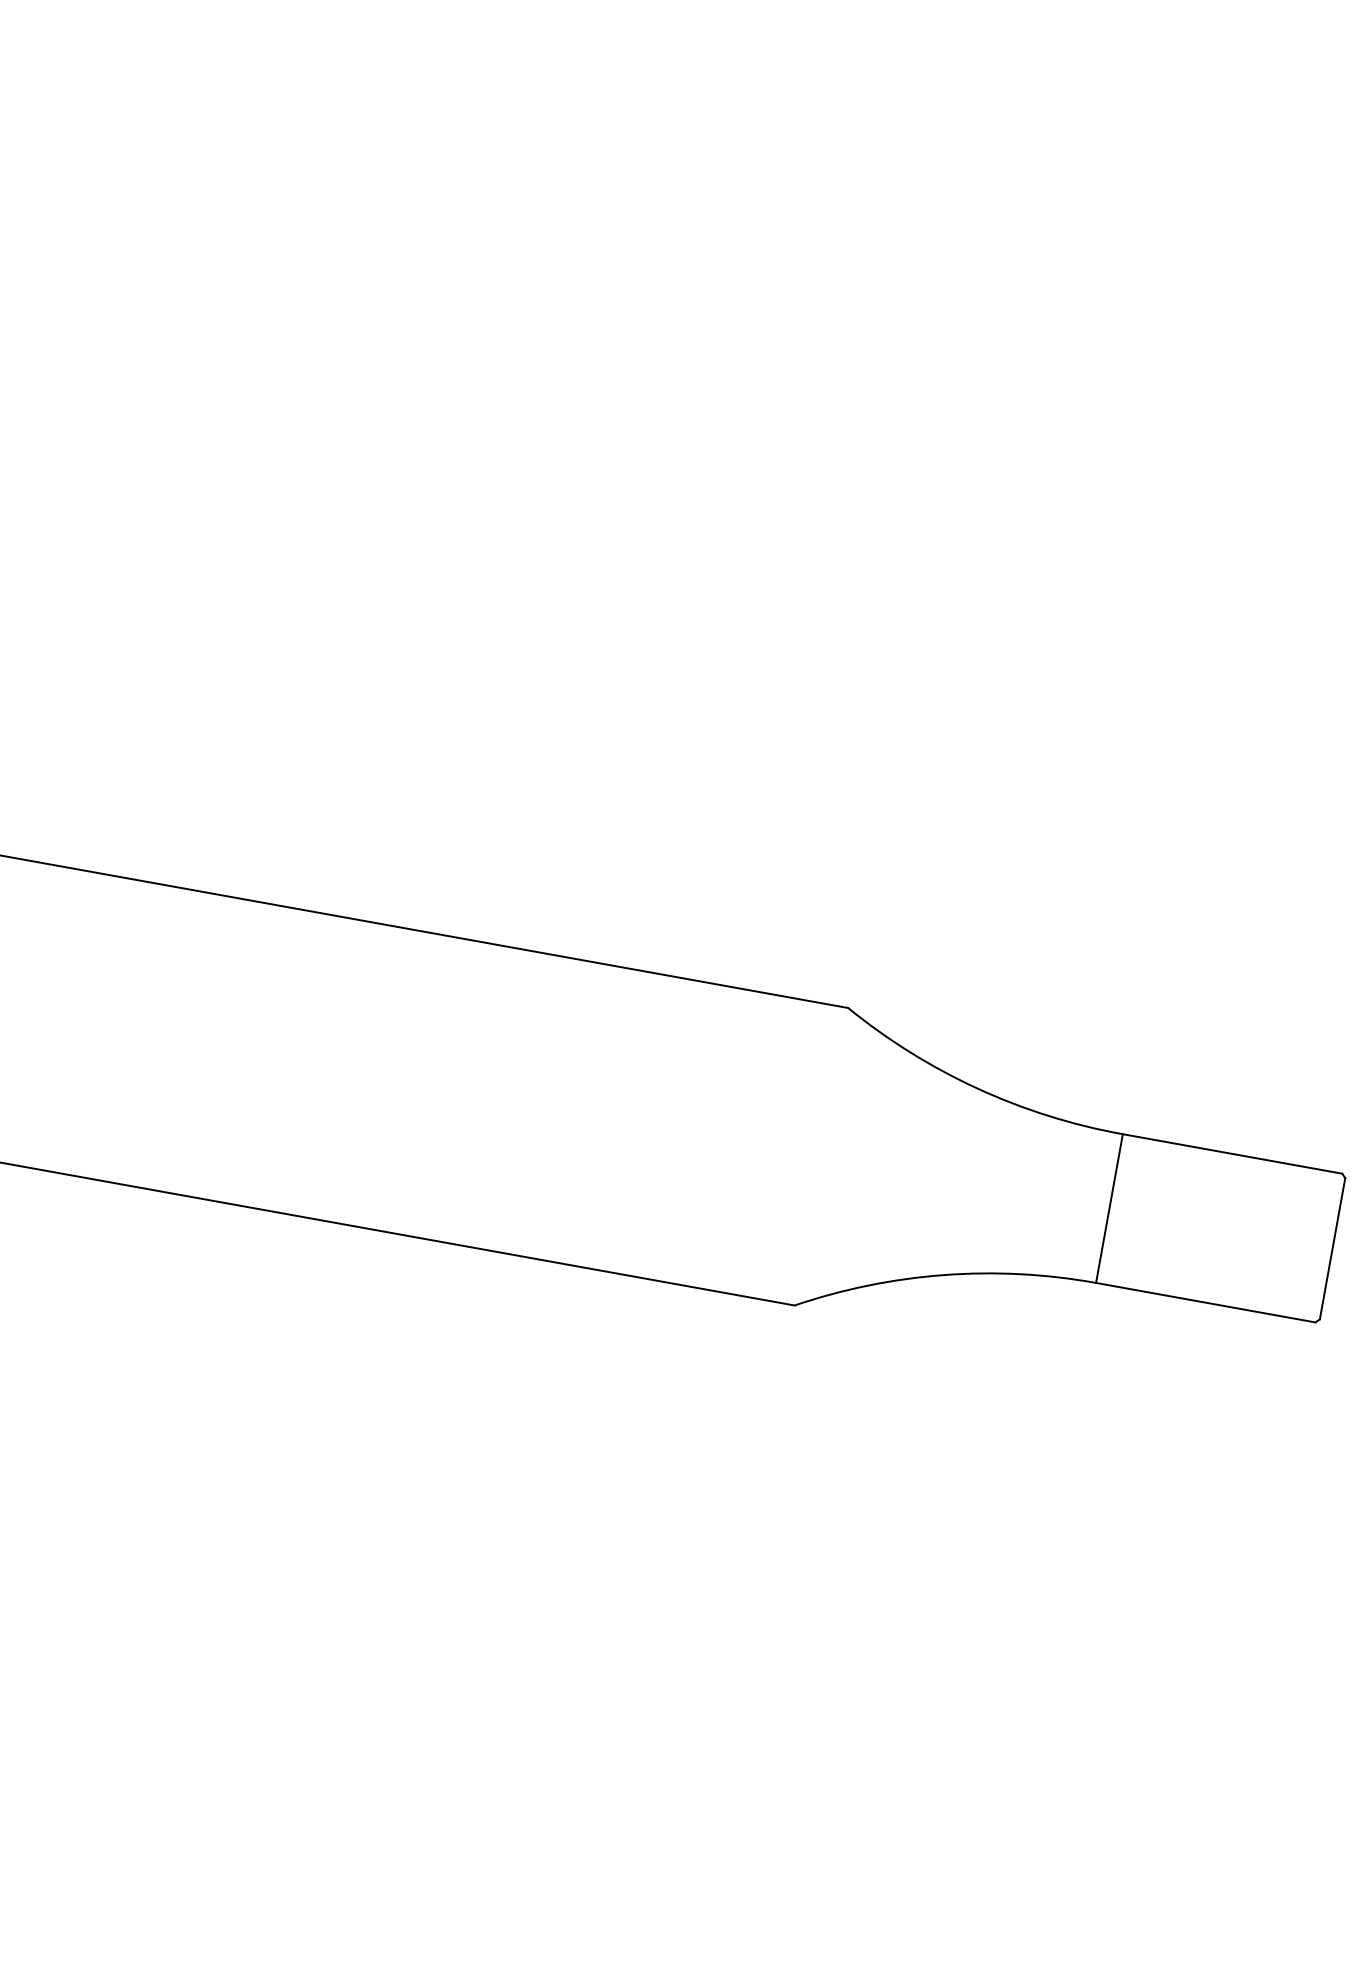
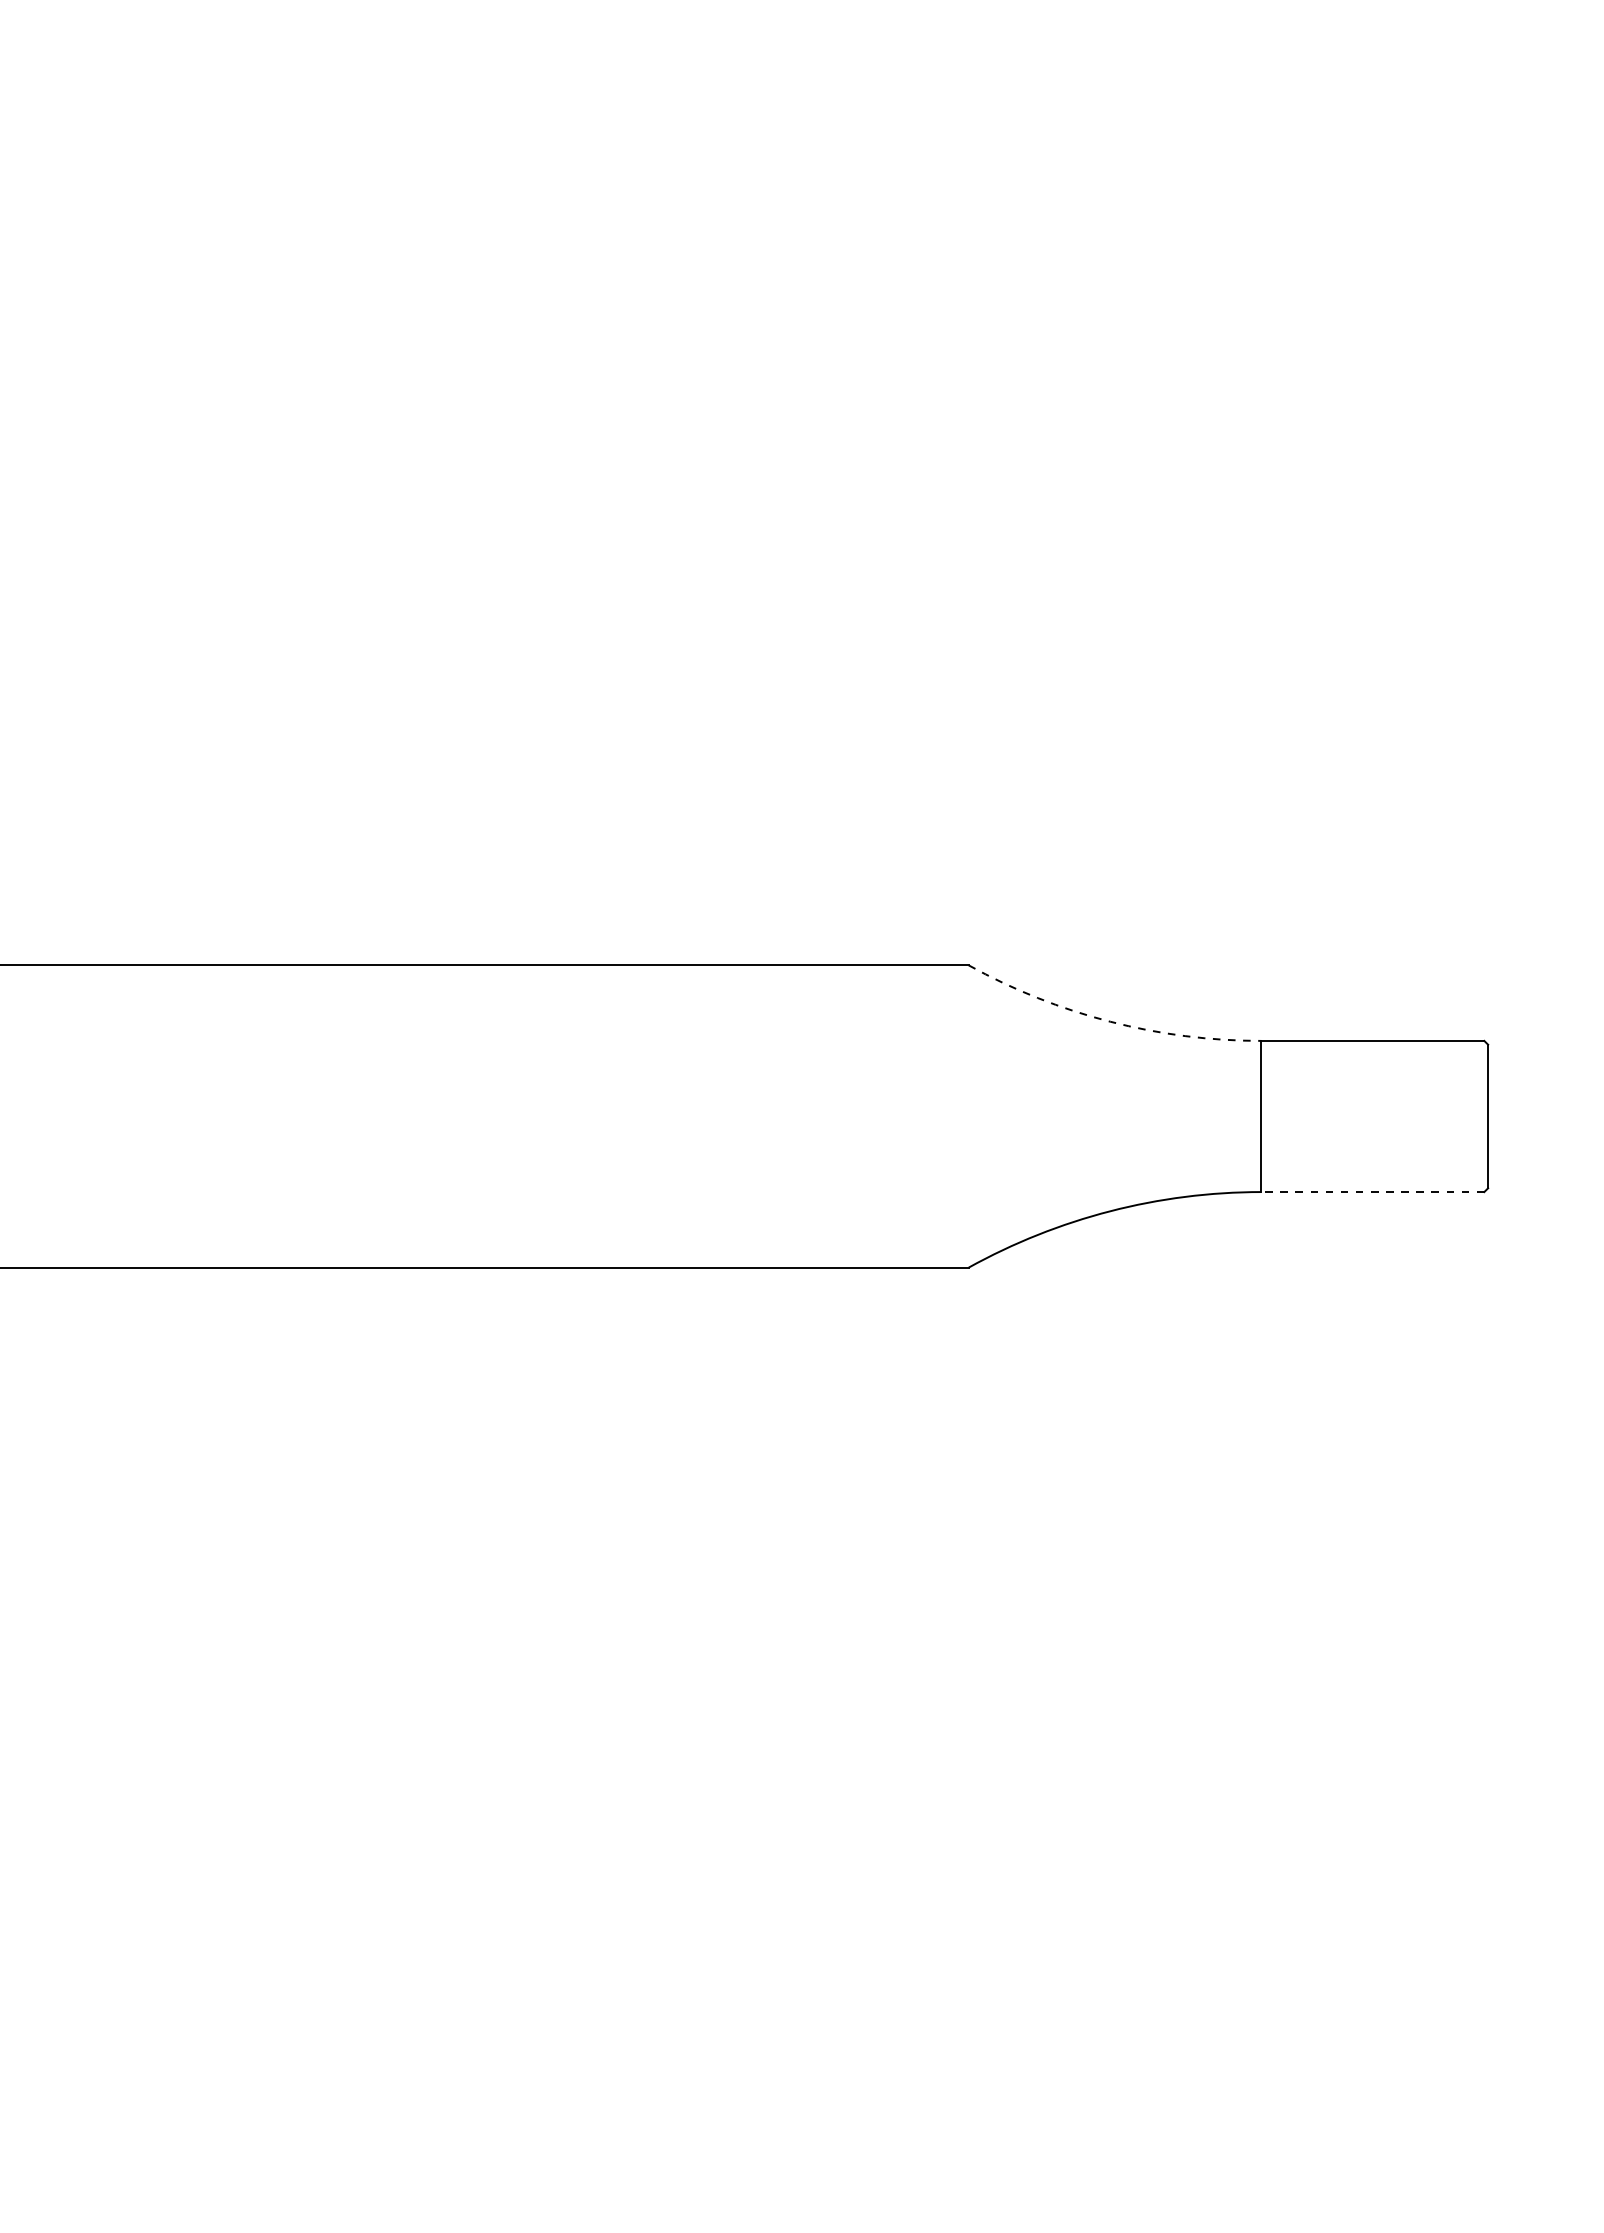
arc: (977, 1088) -> (1110, 1021), solid -> dashed
line: (1205, 1303) -> (1372, 1192), solid -> dashed

